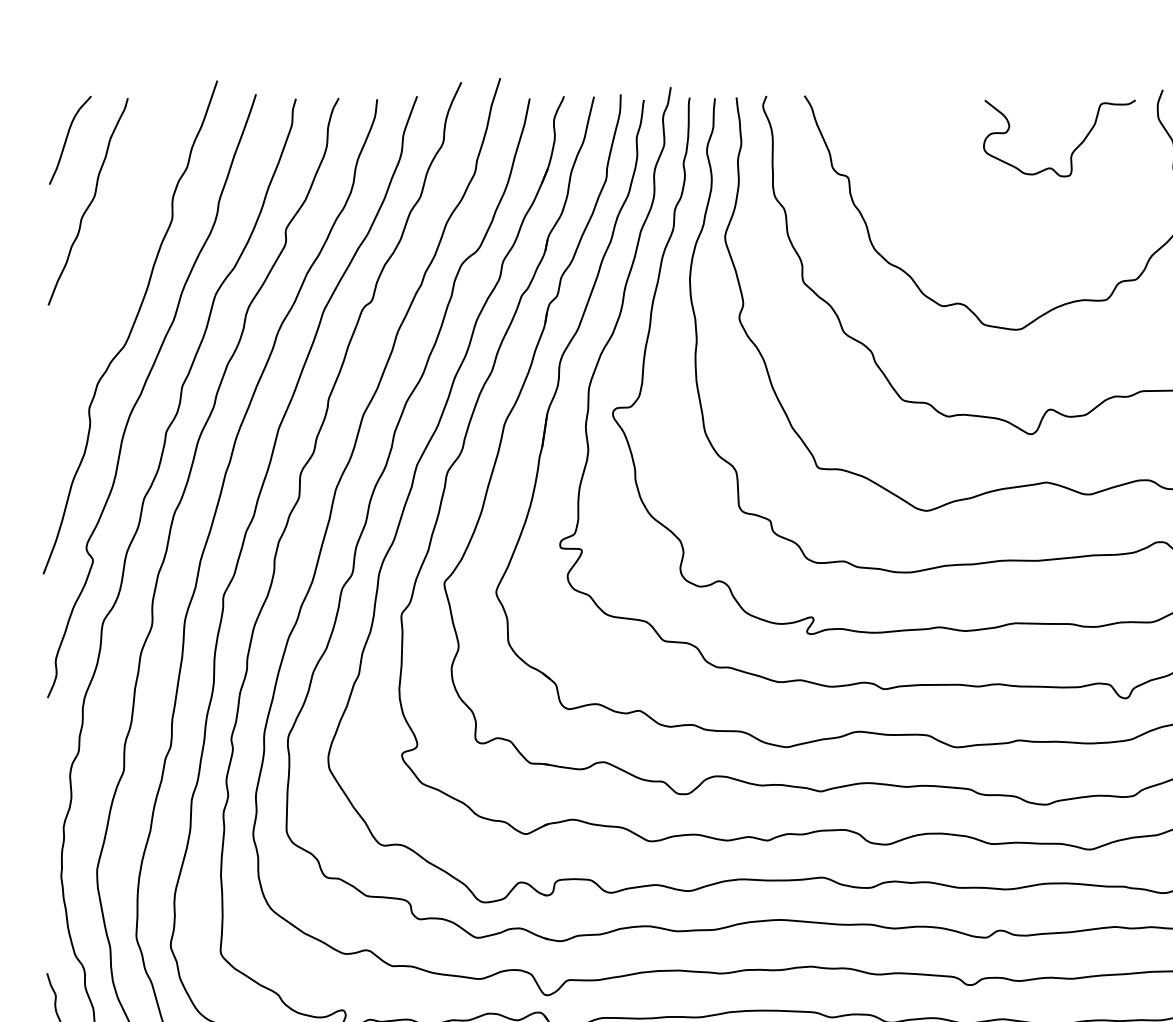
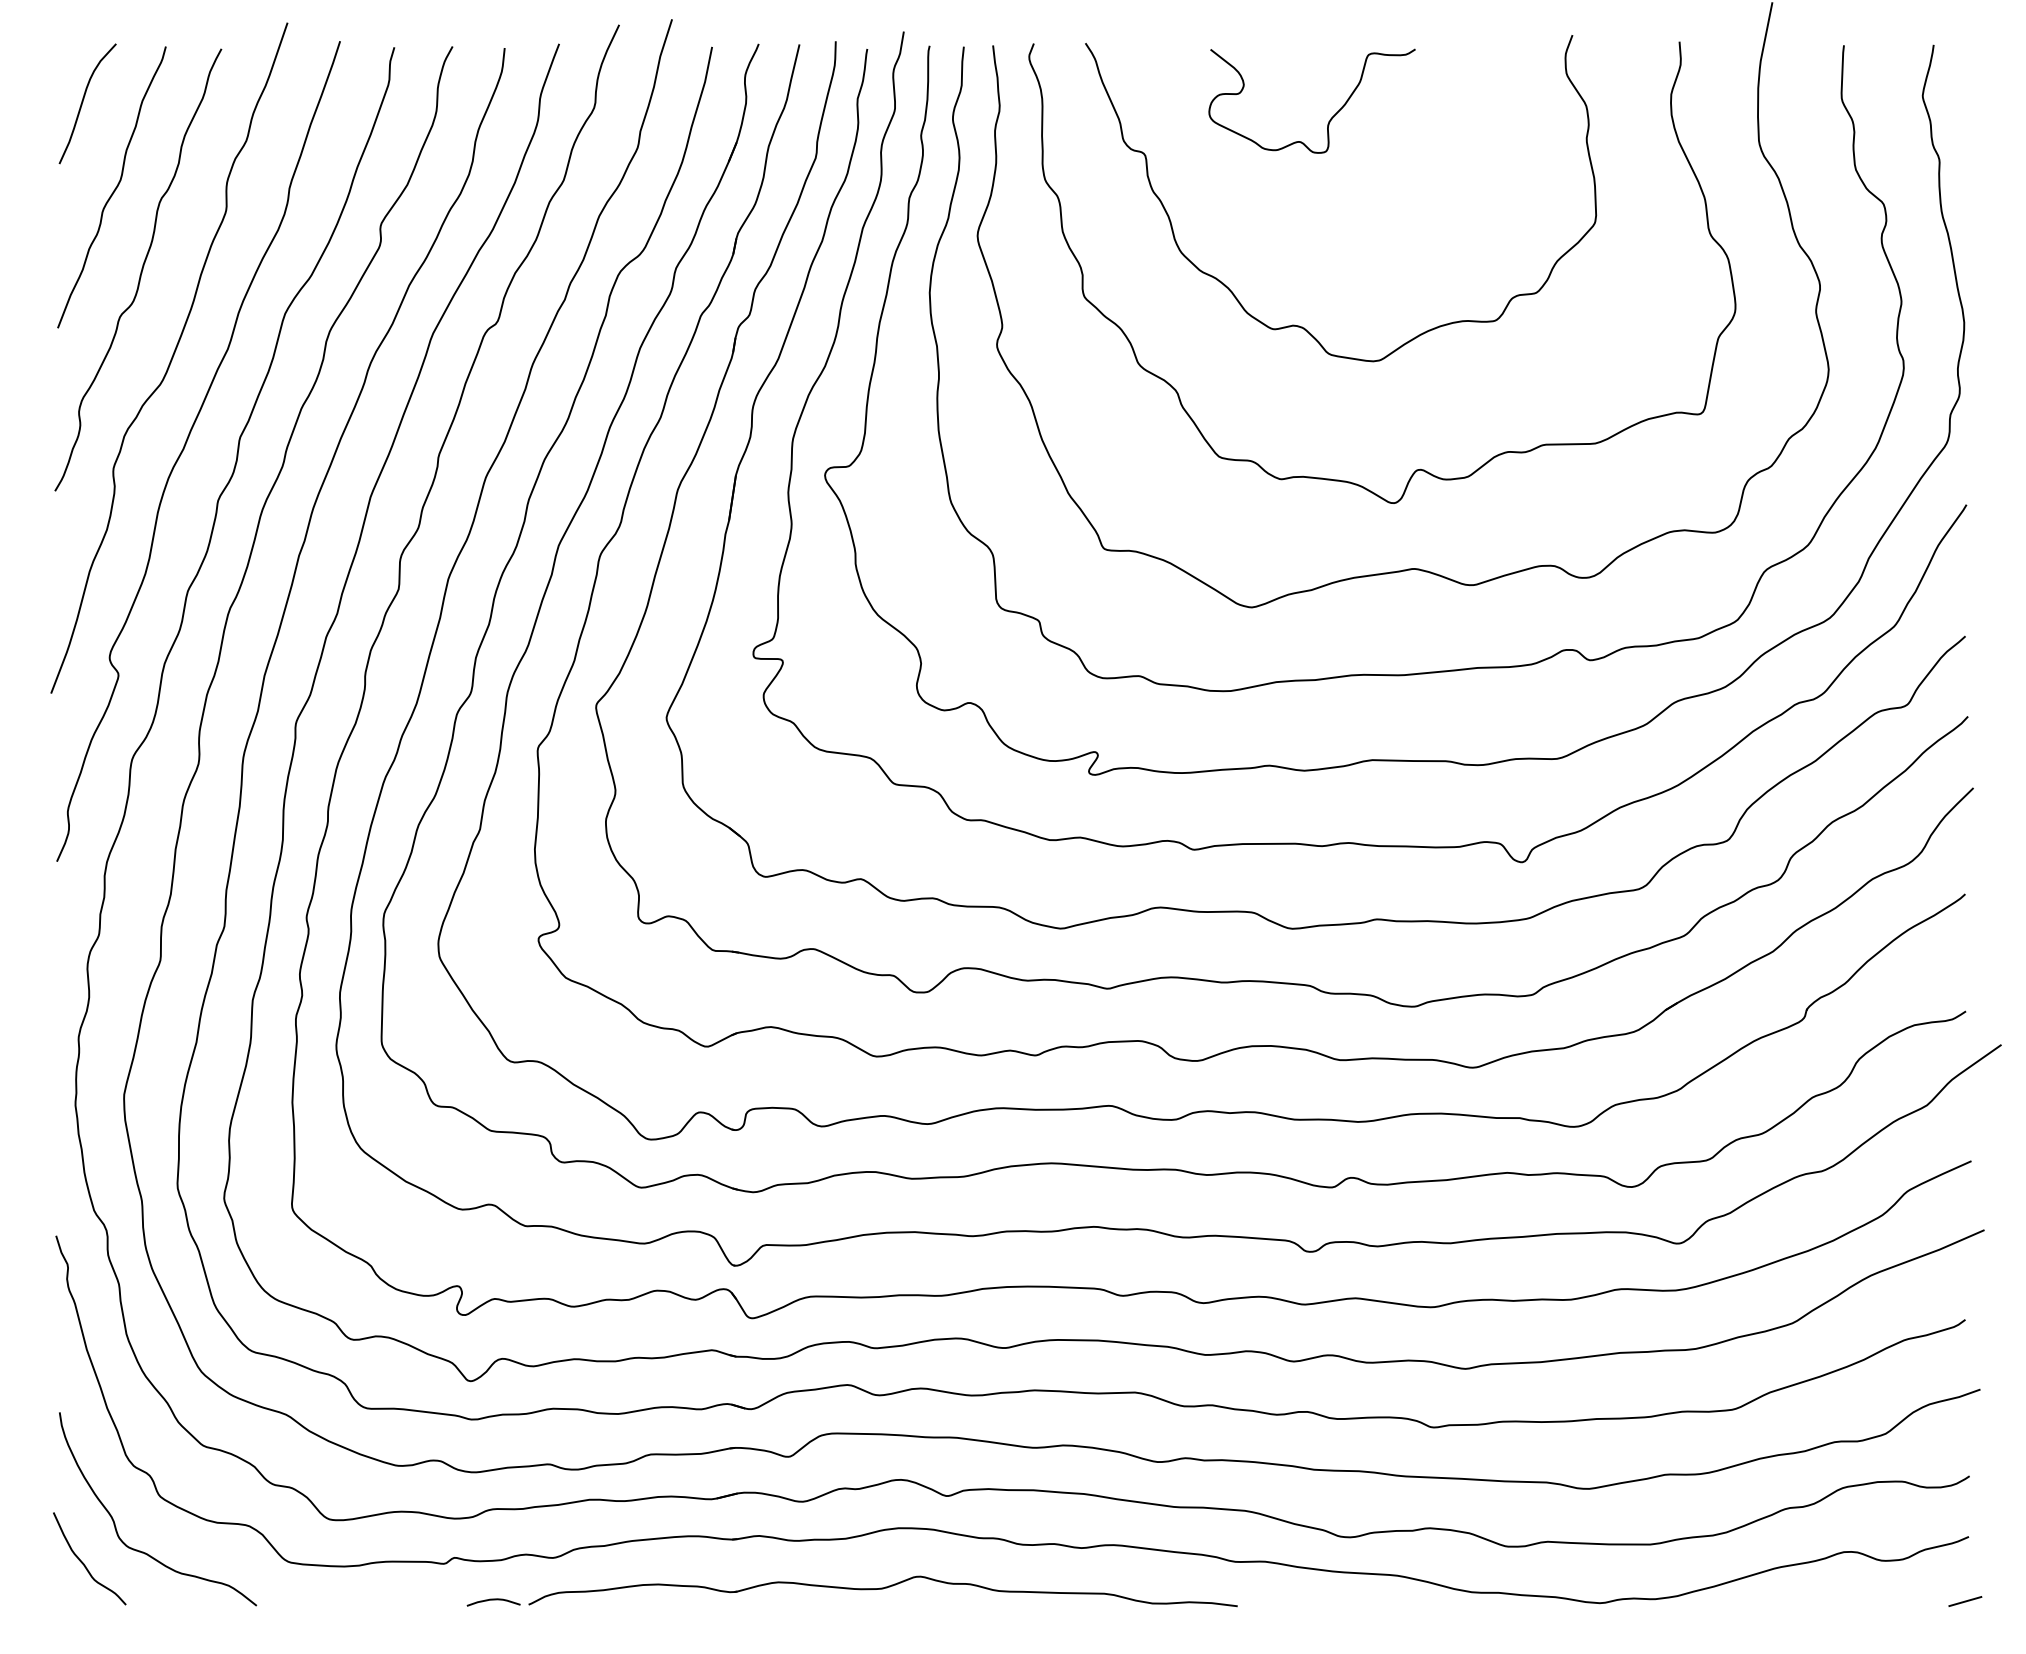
curve: (1073, 151) -> (1330, 118), moved
curve: (109, 263) -> (140, 271), added

